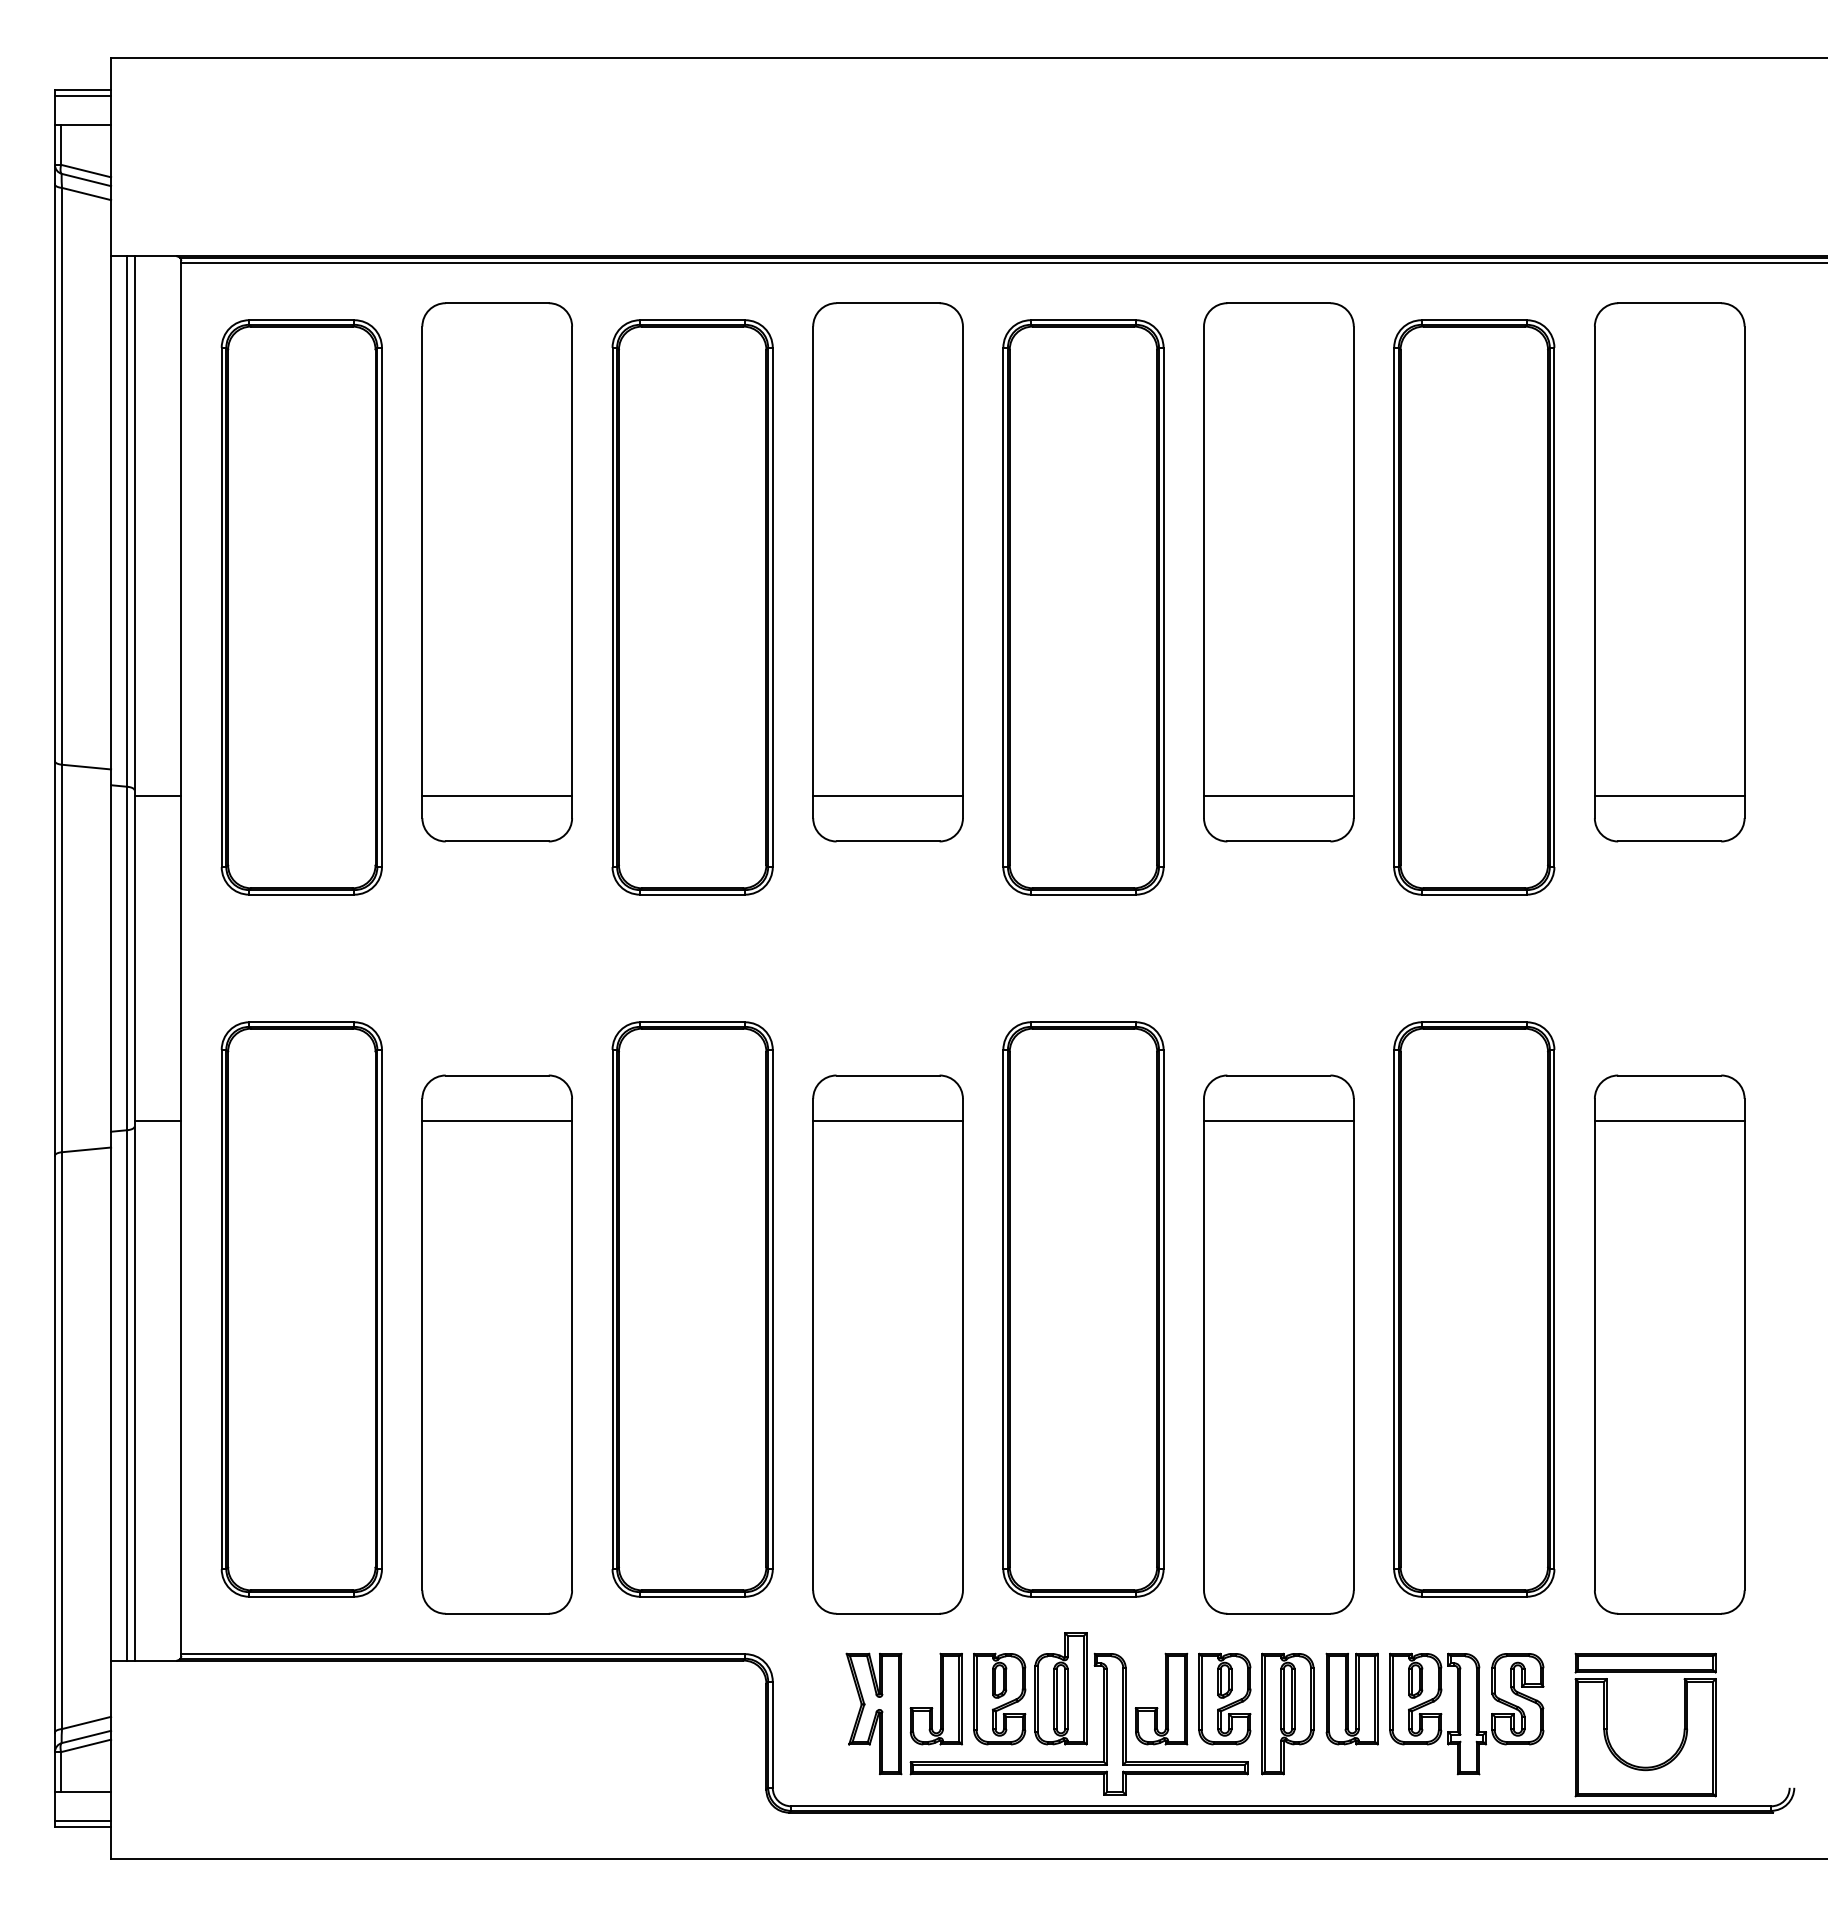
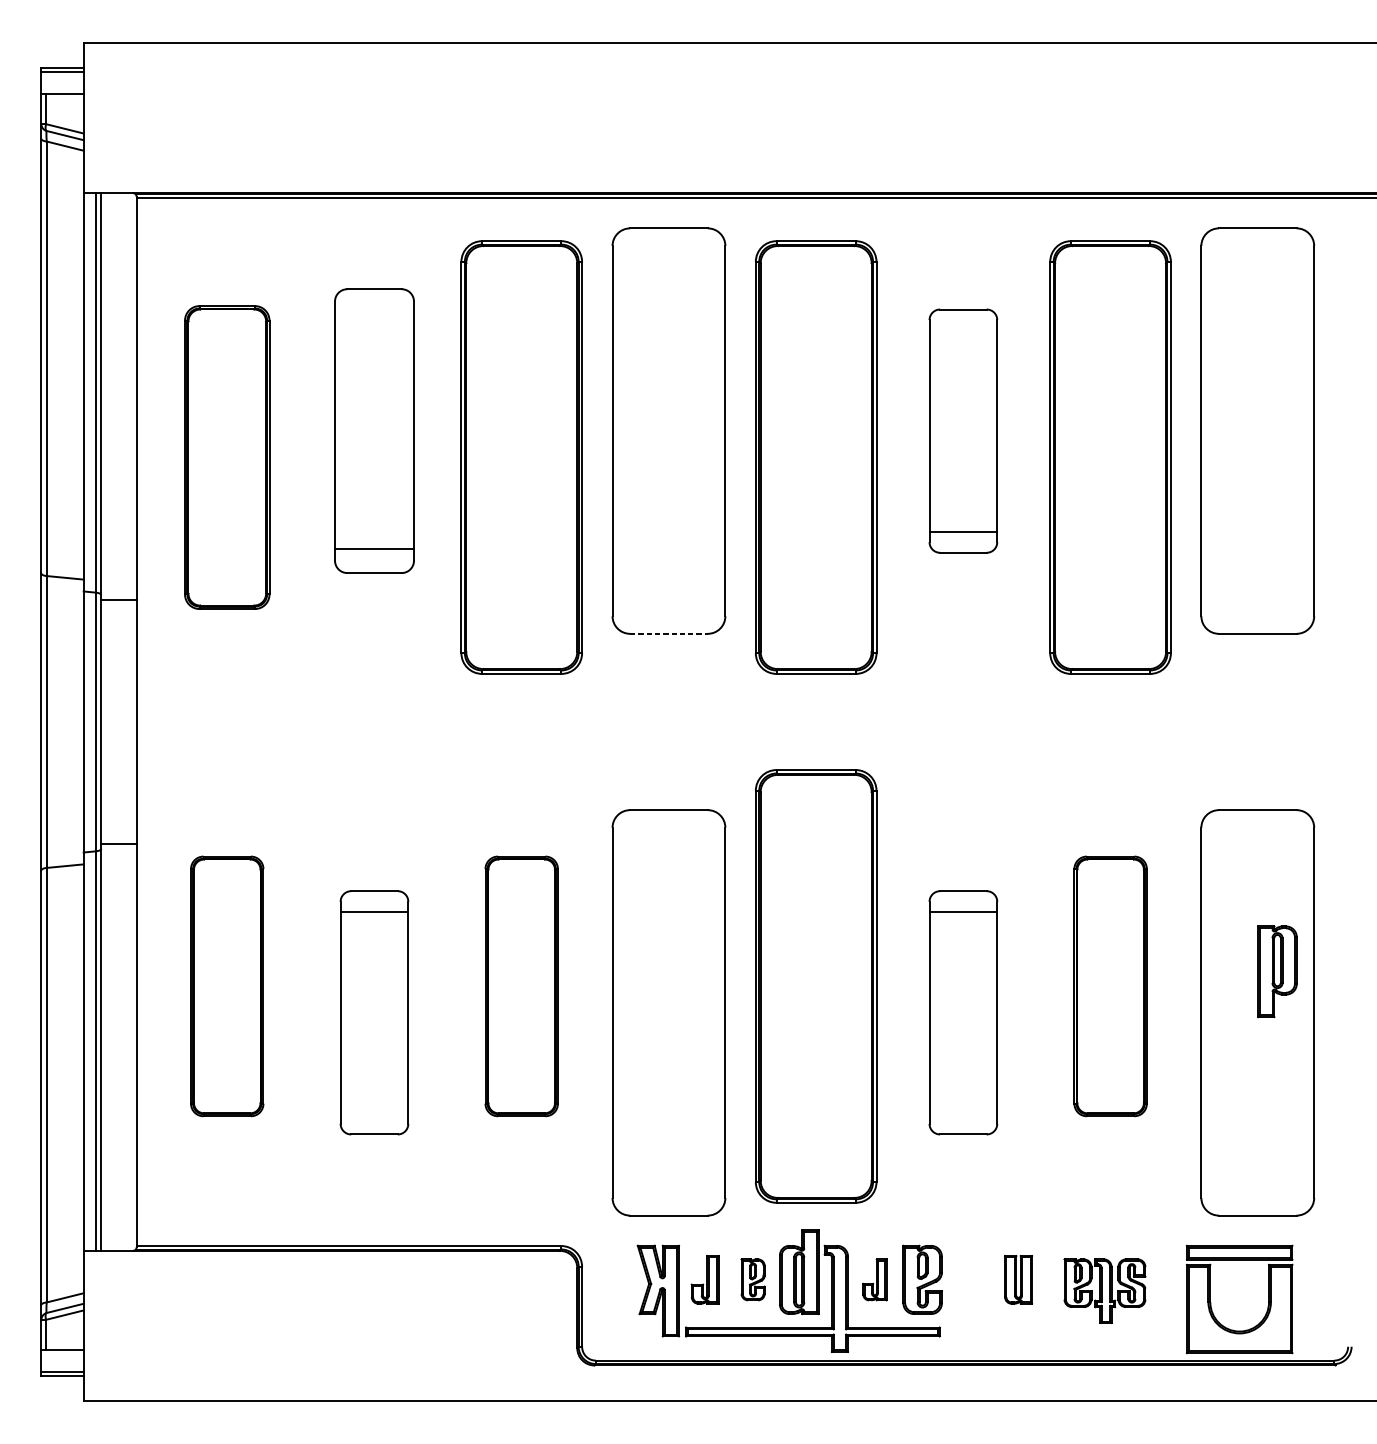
part: (496, 572) -> (373, 431), size x0.7
part: (1278, 572) -> (963, 431), size x0.6
part: (301, 607) -> (227, 457), size x0.7
line: (887, 796) -> (668, 599), removed
line: (1669, 796) -> (1257, 599), removed
line: (888, 841) -> (669, 633), solid -> dashed
line: (887, 1120) -> (668, 844), removed
line: (1669, 1120) -> (1257, 844), removed
part: (301, 1309) -> (227, 986), size x0.6
part: (692, 1309) -> (521, 986), size x0.6
part: (1474, 1309) -> (1110, 986), size x0.6
part: (496, 1344) -> (373, 1012), size x0.6
part: (1278, 1344) -> (963, 1012), size x0.6
part: (935, 1698) -> (704, 1279), size x0.7
part: (999, 1698) -> (752, 1279), size x0.6
part: (1161, 1698) -> (874, 1279), size x0.6
part: (1351, 1698) -> (1018, 1279), size x0.7
part: (1287, 1713) -> (1277, 971), moved
part: (1466, 1713) -> (1104, 1290), size x0.7

